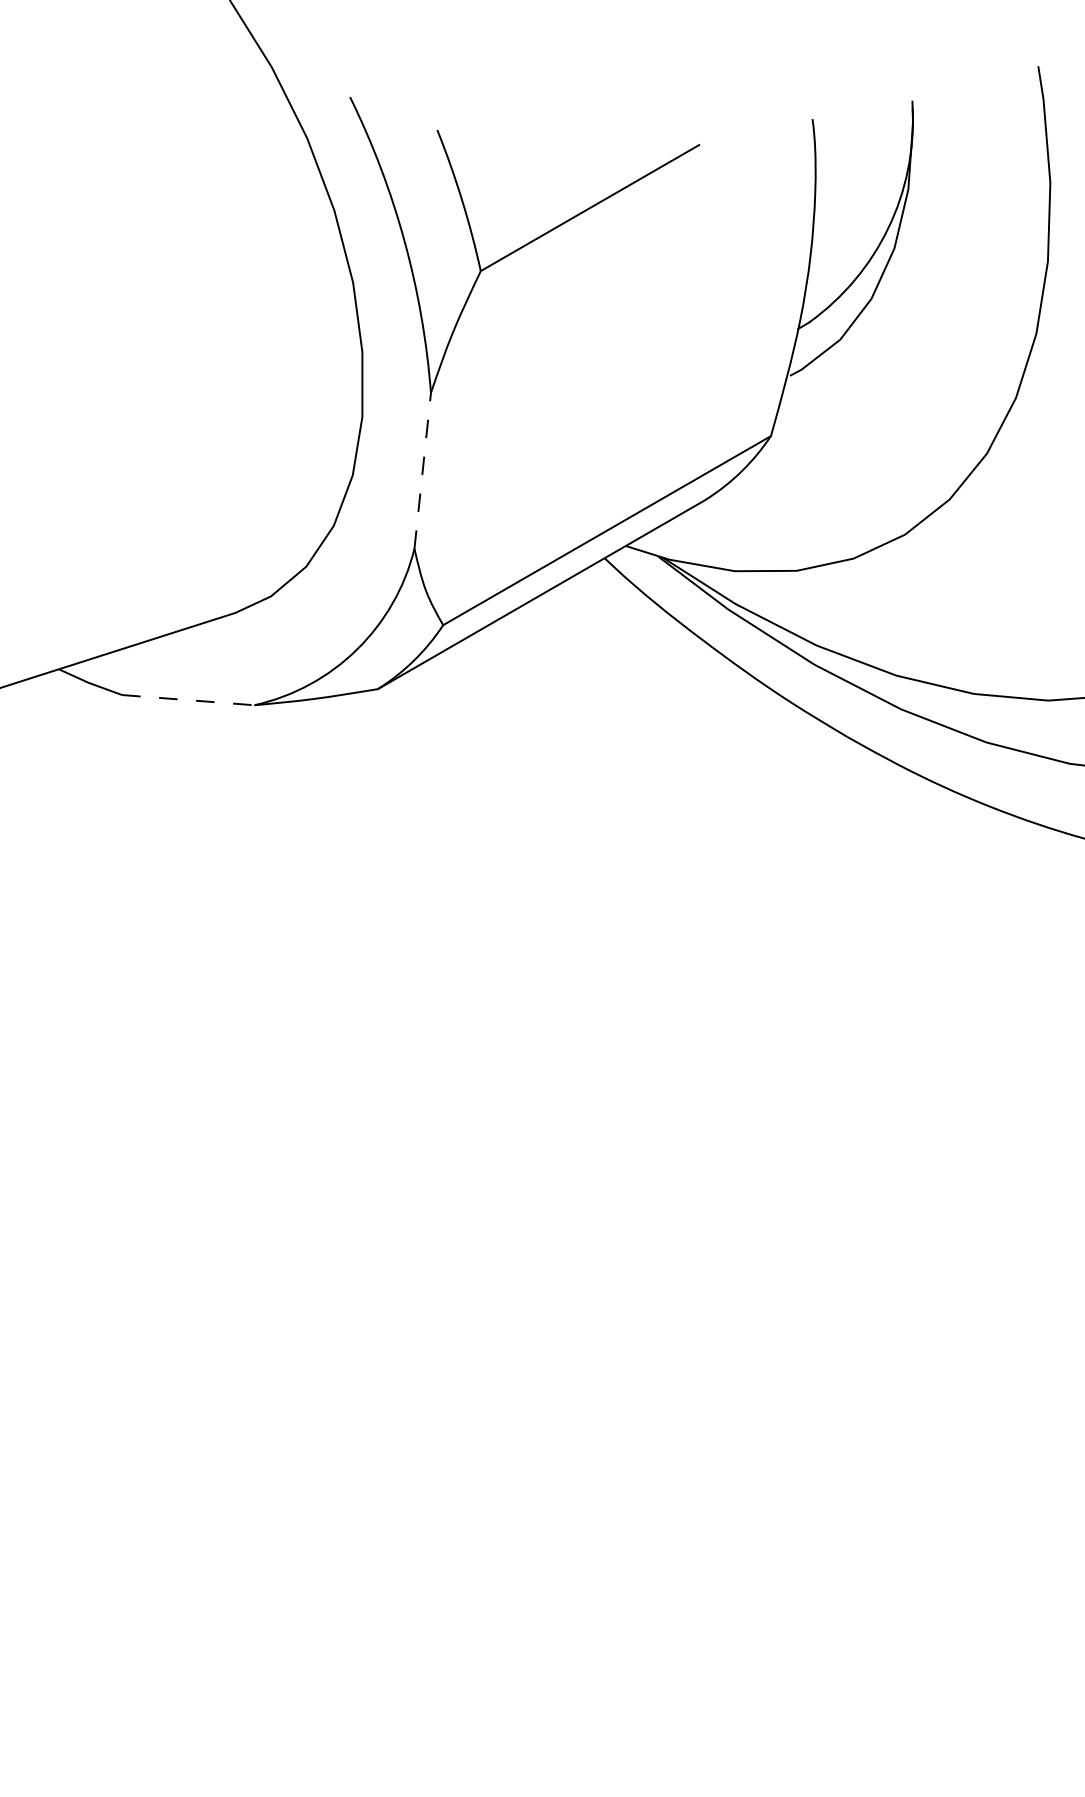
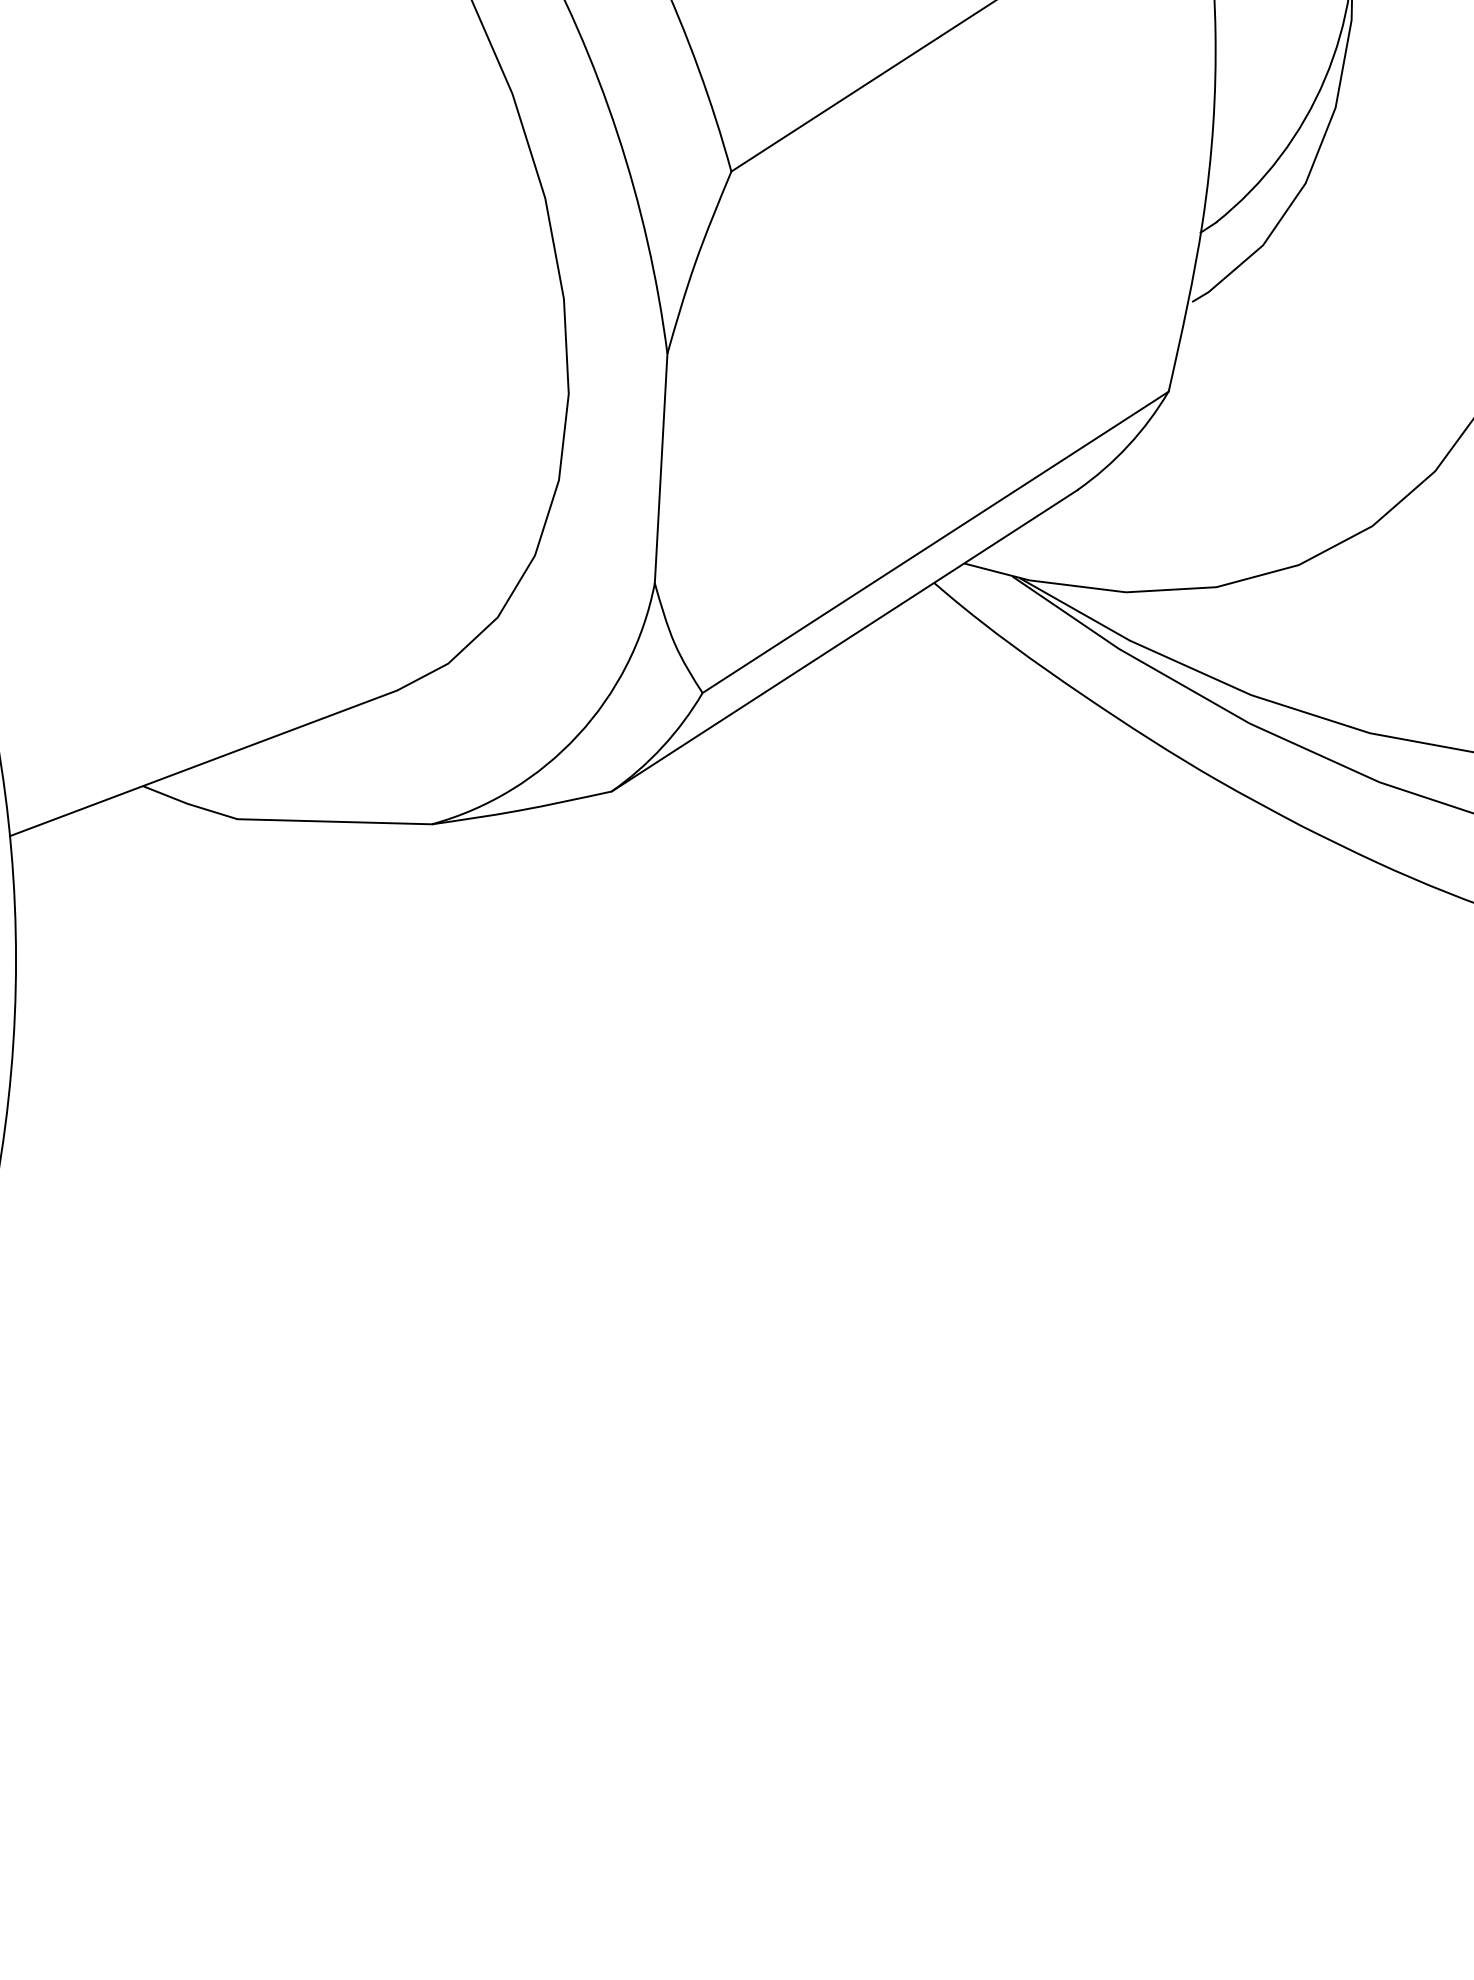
line: (422, 470) -> (660, 467), dashed -> solid
line: (188, 700) -> (335, 822), dashed -> solid

